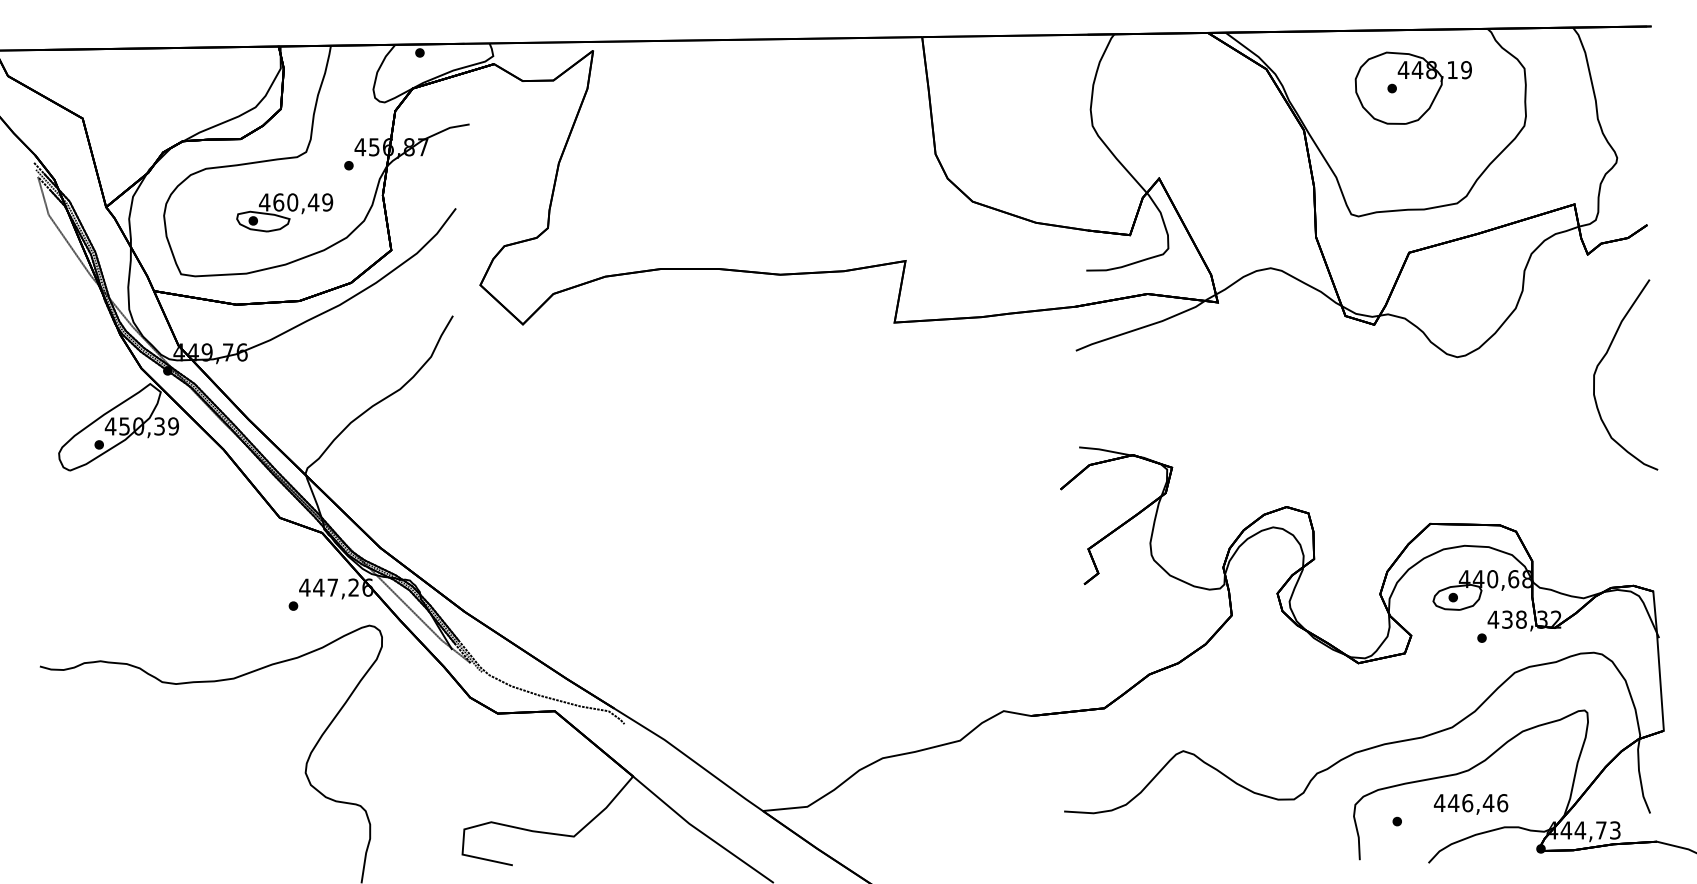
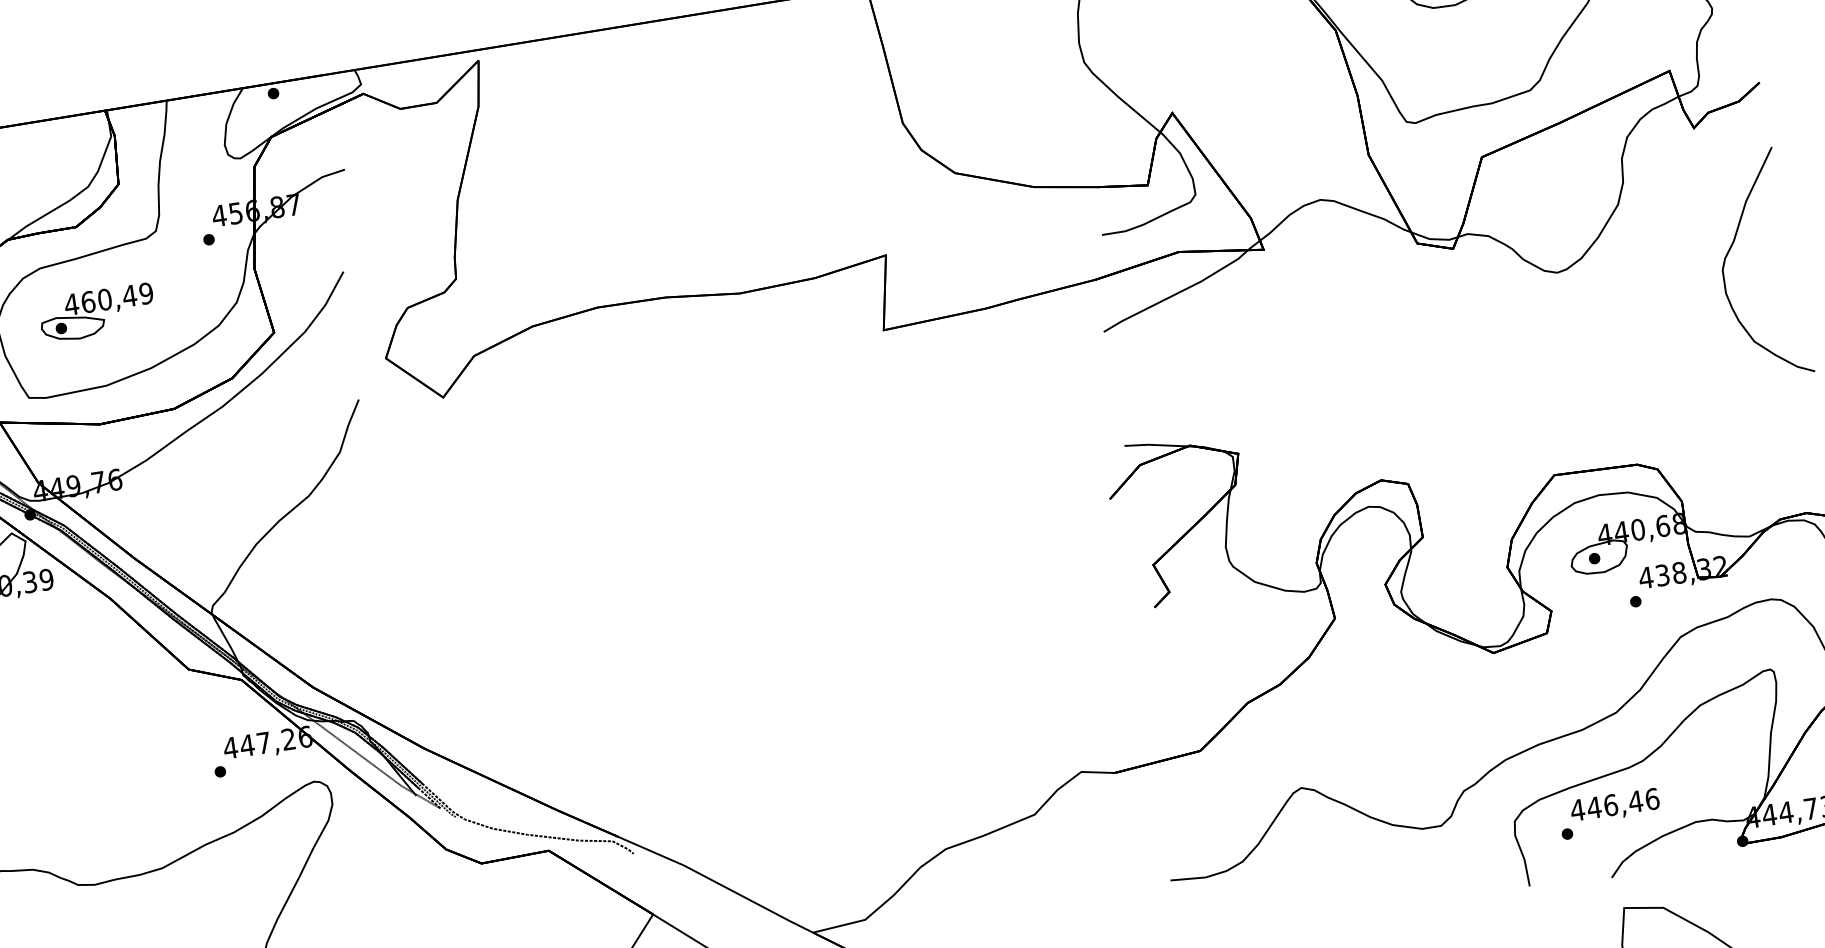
part: (284, 212) -> (96, 313), moved
text: (1470, 804) -> (1614, 806), moved

